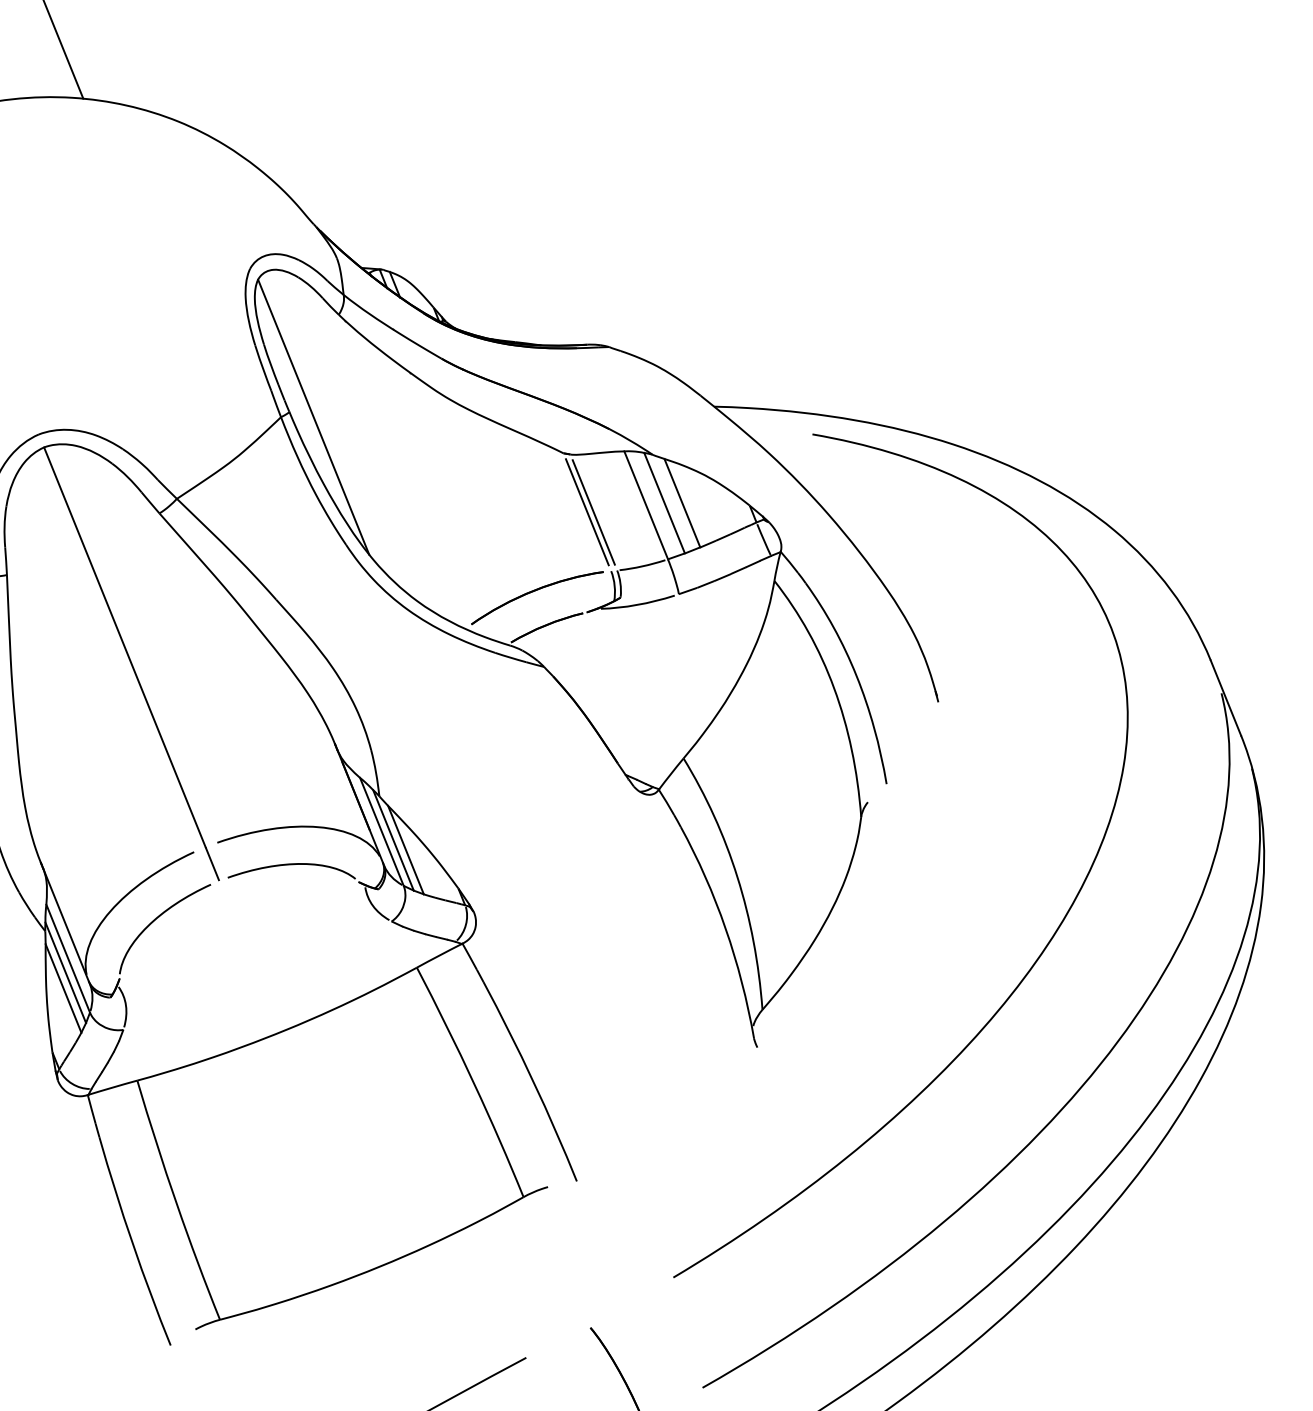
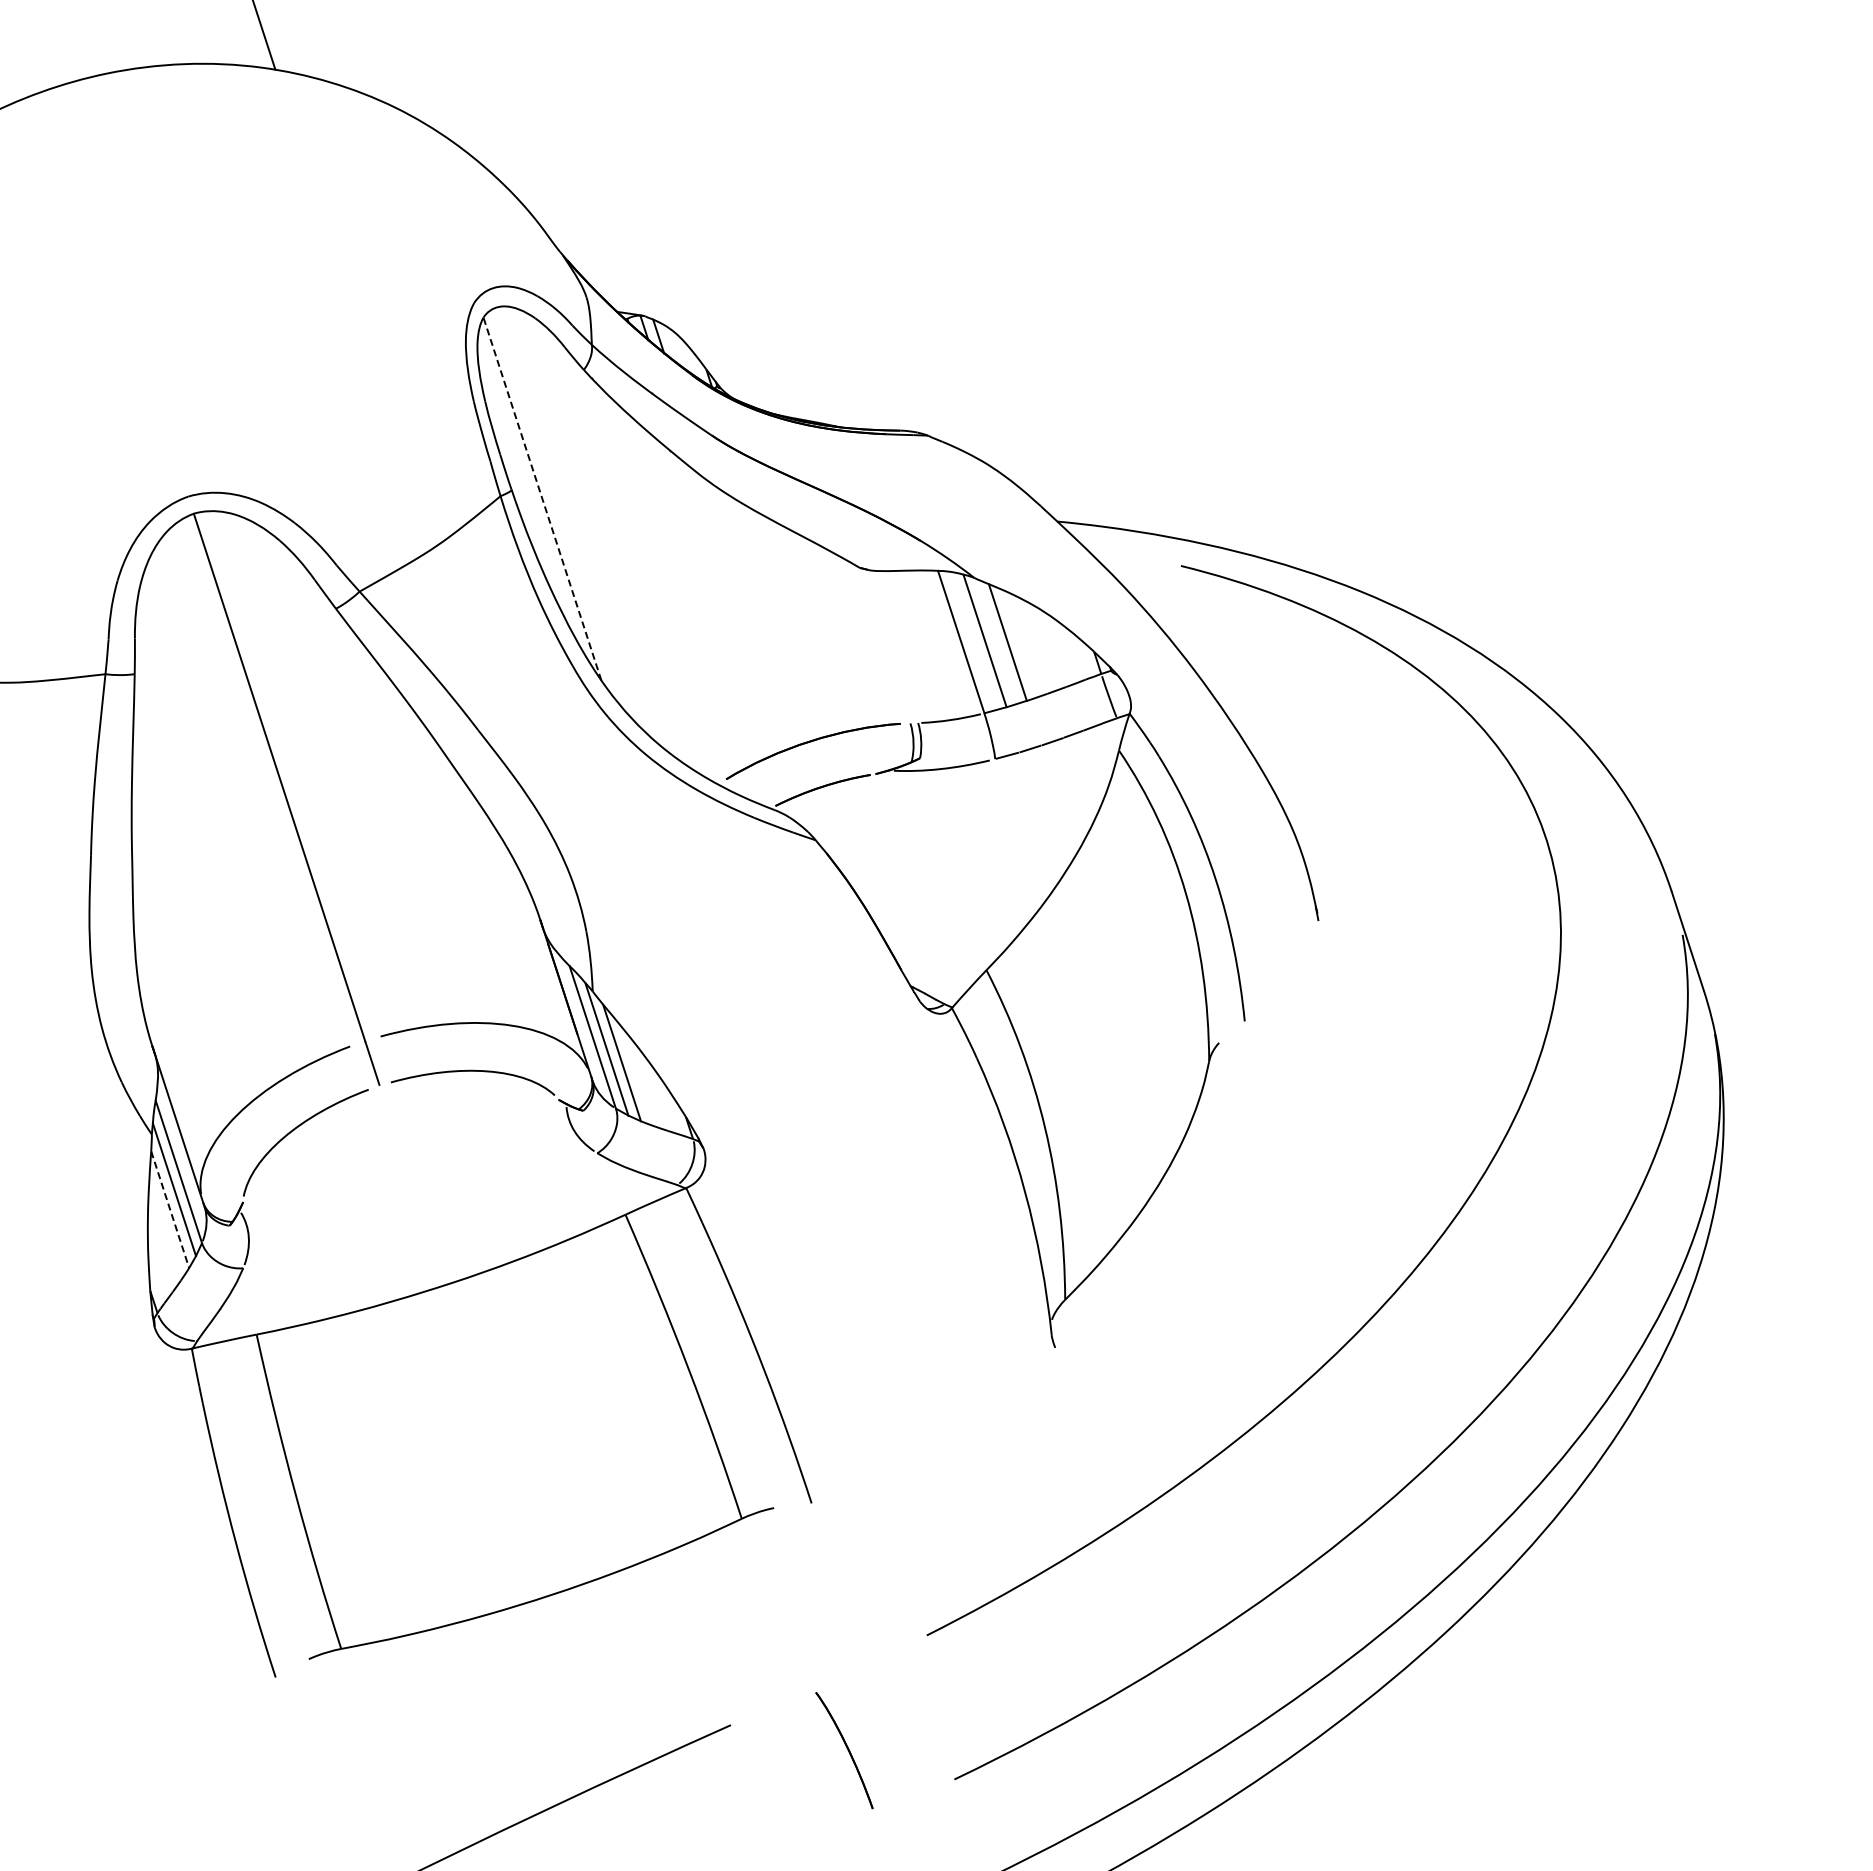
line: (313, 417) -> (542, 499), solid -> dashed
line: (586, 512) -> (884, 645), removed
line: (593, 512) -> (893, 646), removed
line: (63, 989) -> (170, 1210), solid -> dashed

